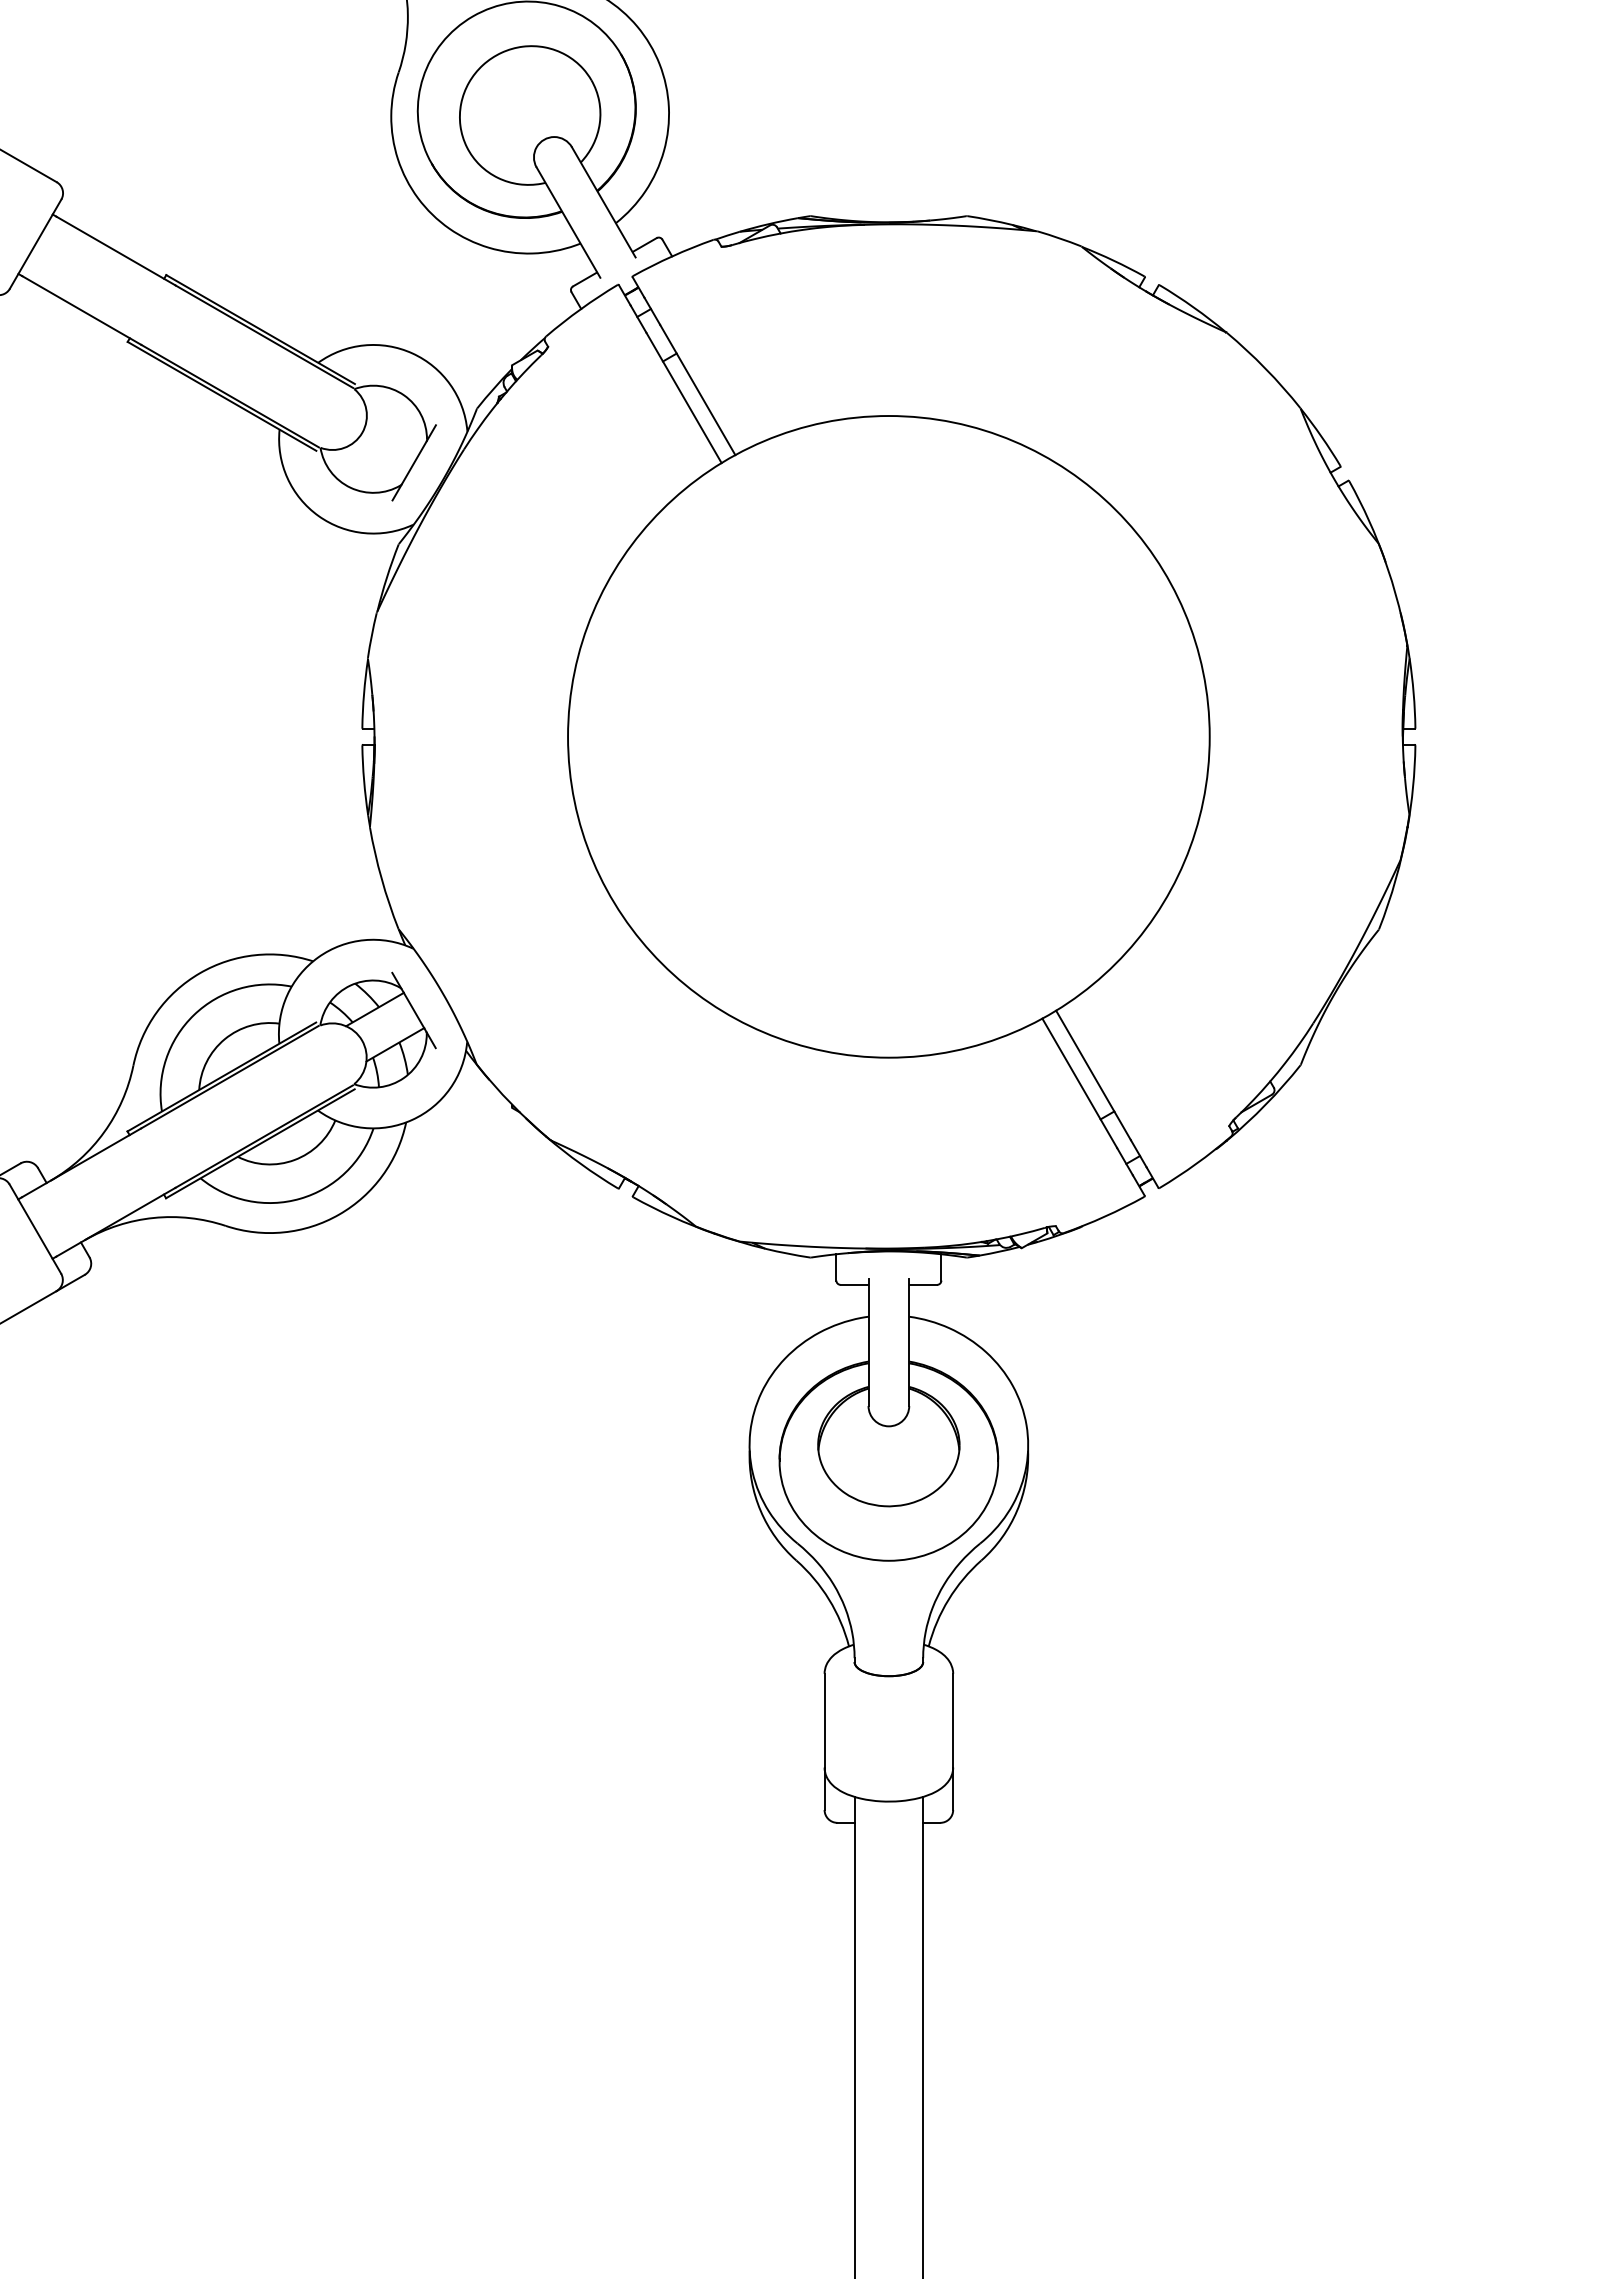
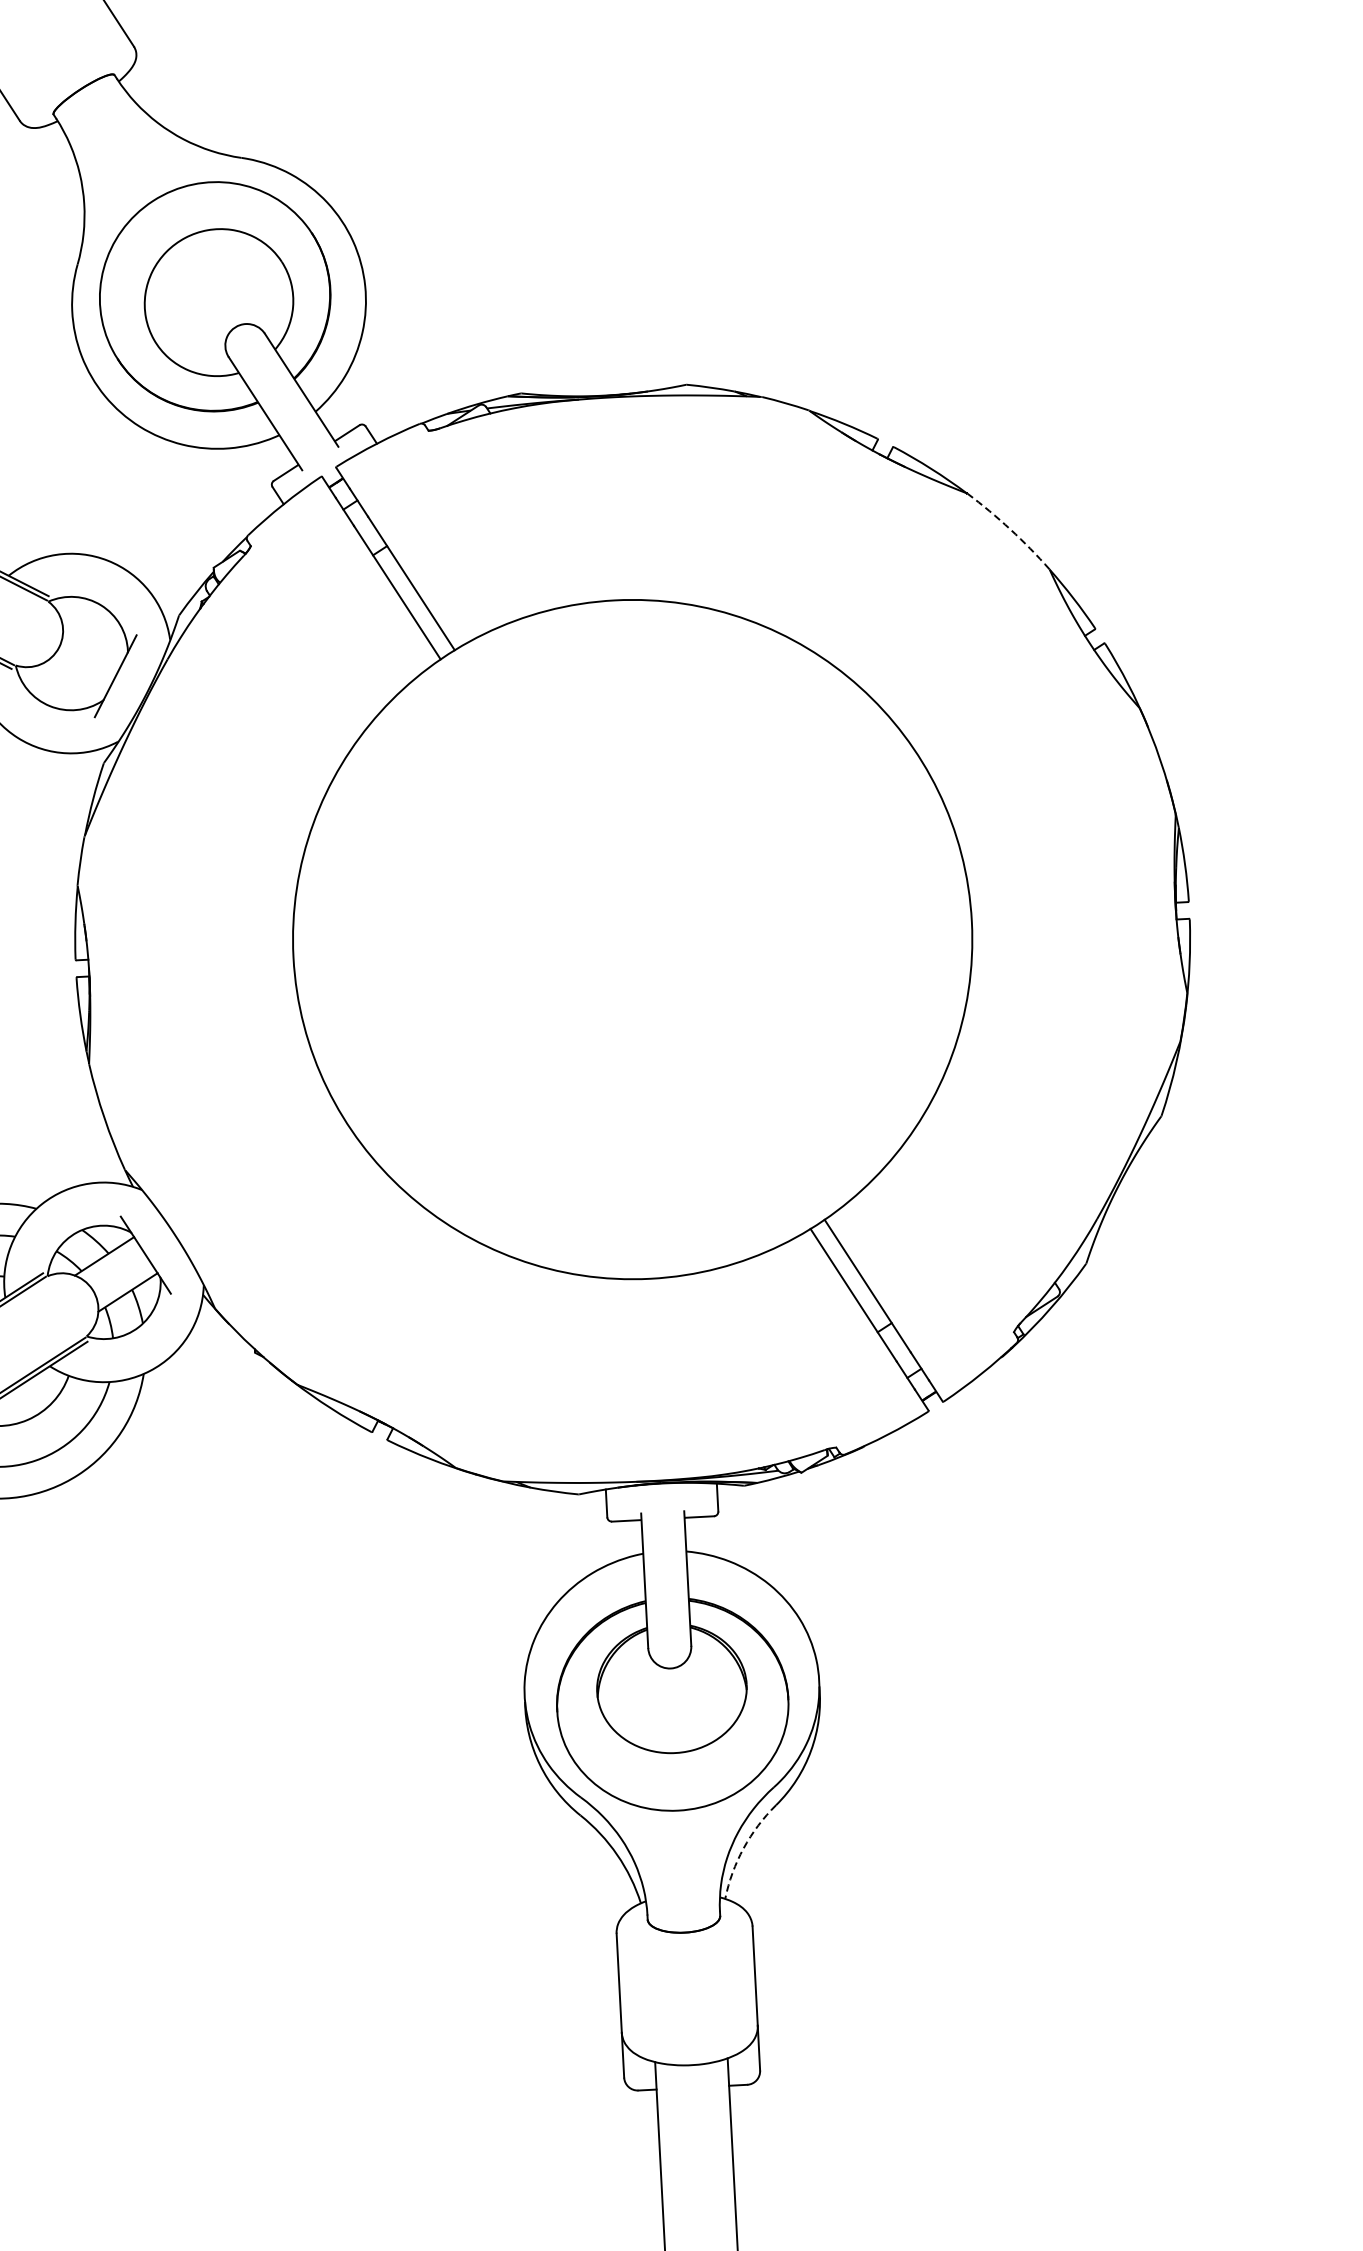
arc: (1265, 368) -> (1010, 529), solid -> dashed
arc: (948, 1599) -> (743, 1848), solid -> dashed

